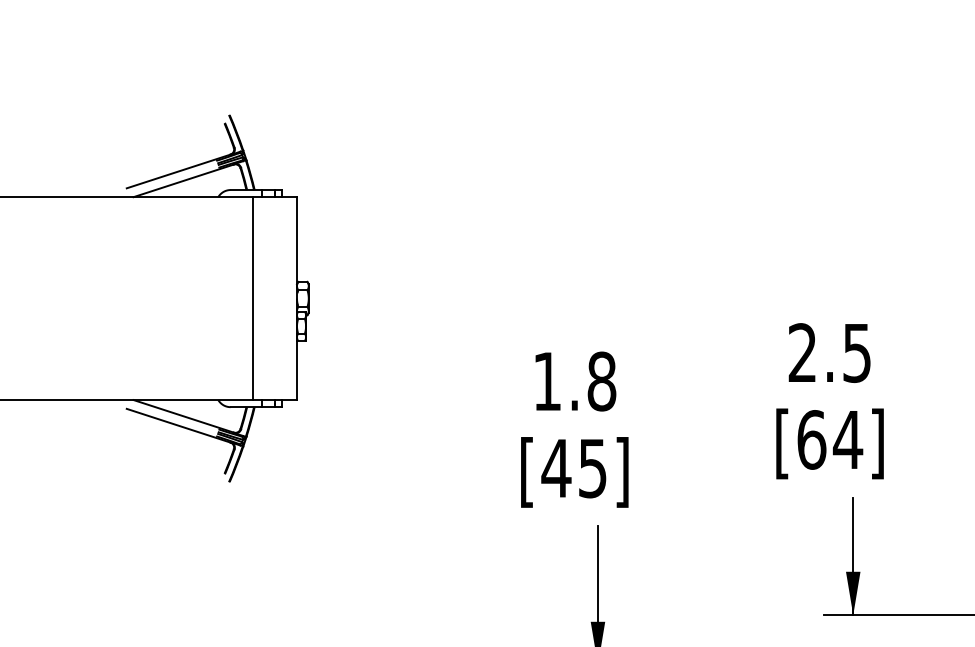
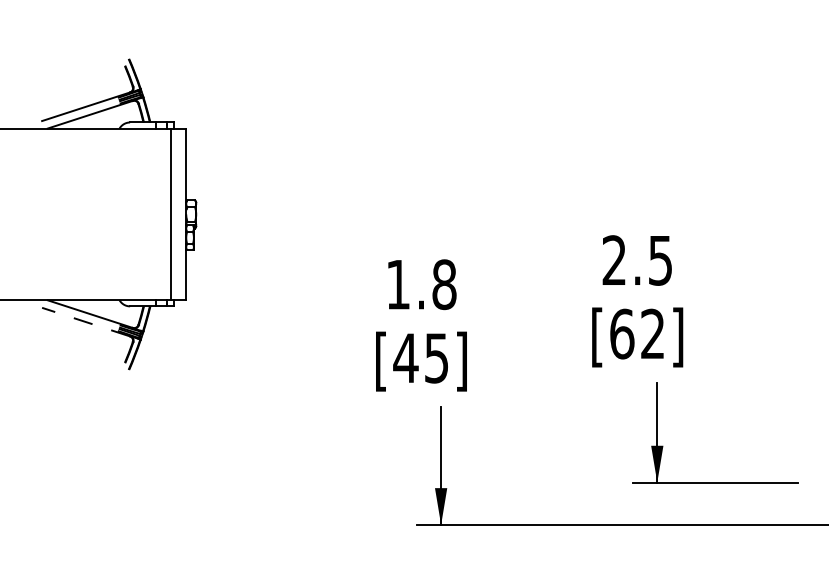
line: (253, 298) -> (171, 214), moved
line: (178, 425) -> (85, 321), solid -> dashed
text: (847, 439) -> (652, 333), [64] -> [62]

